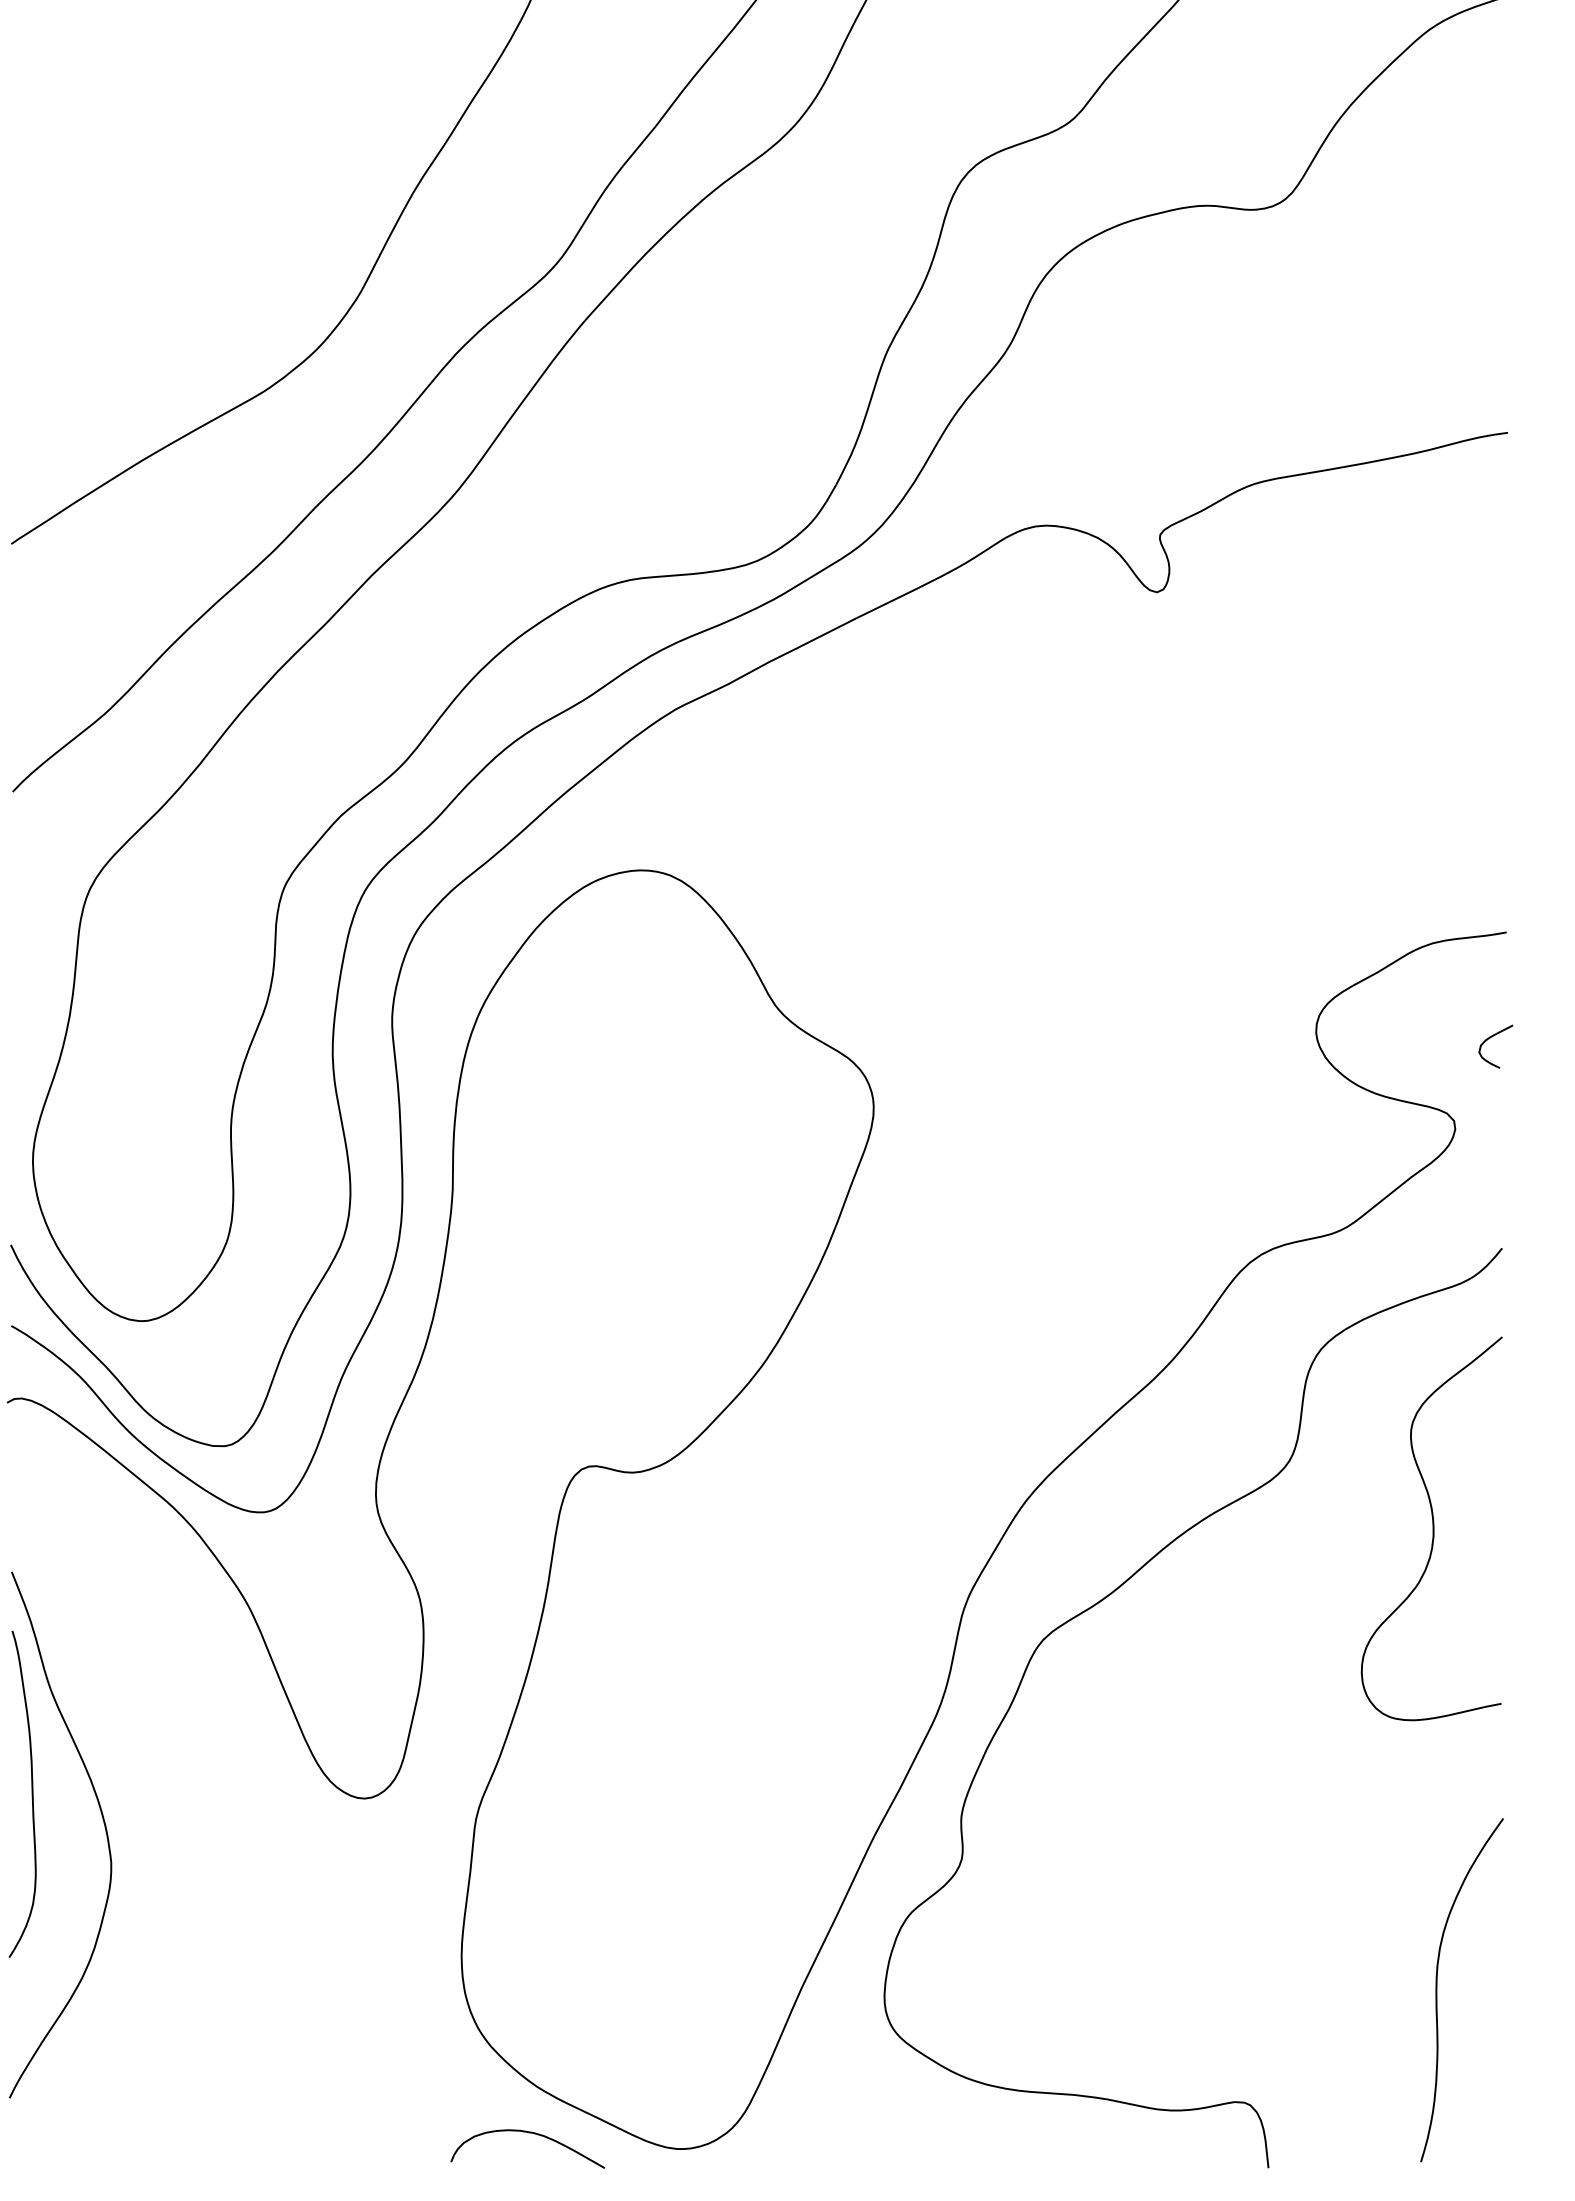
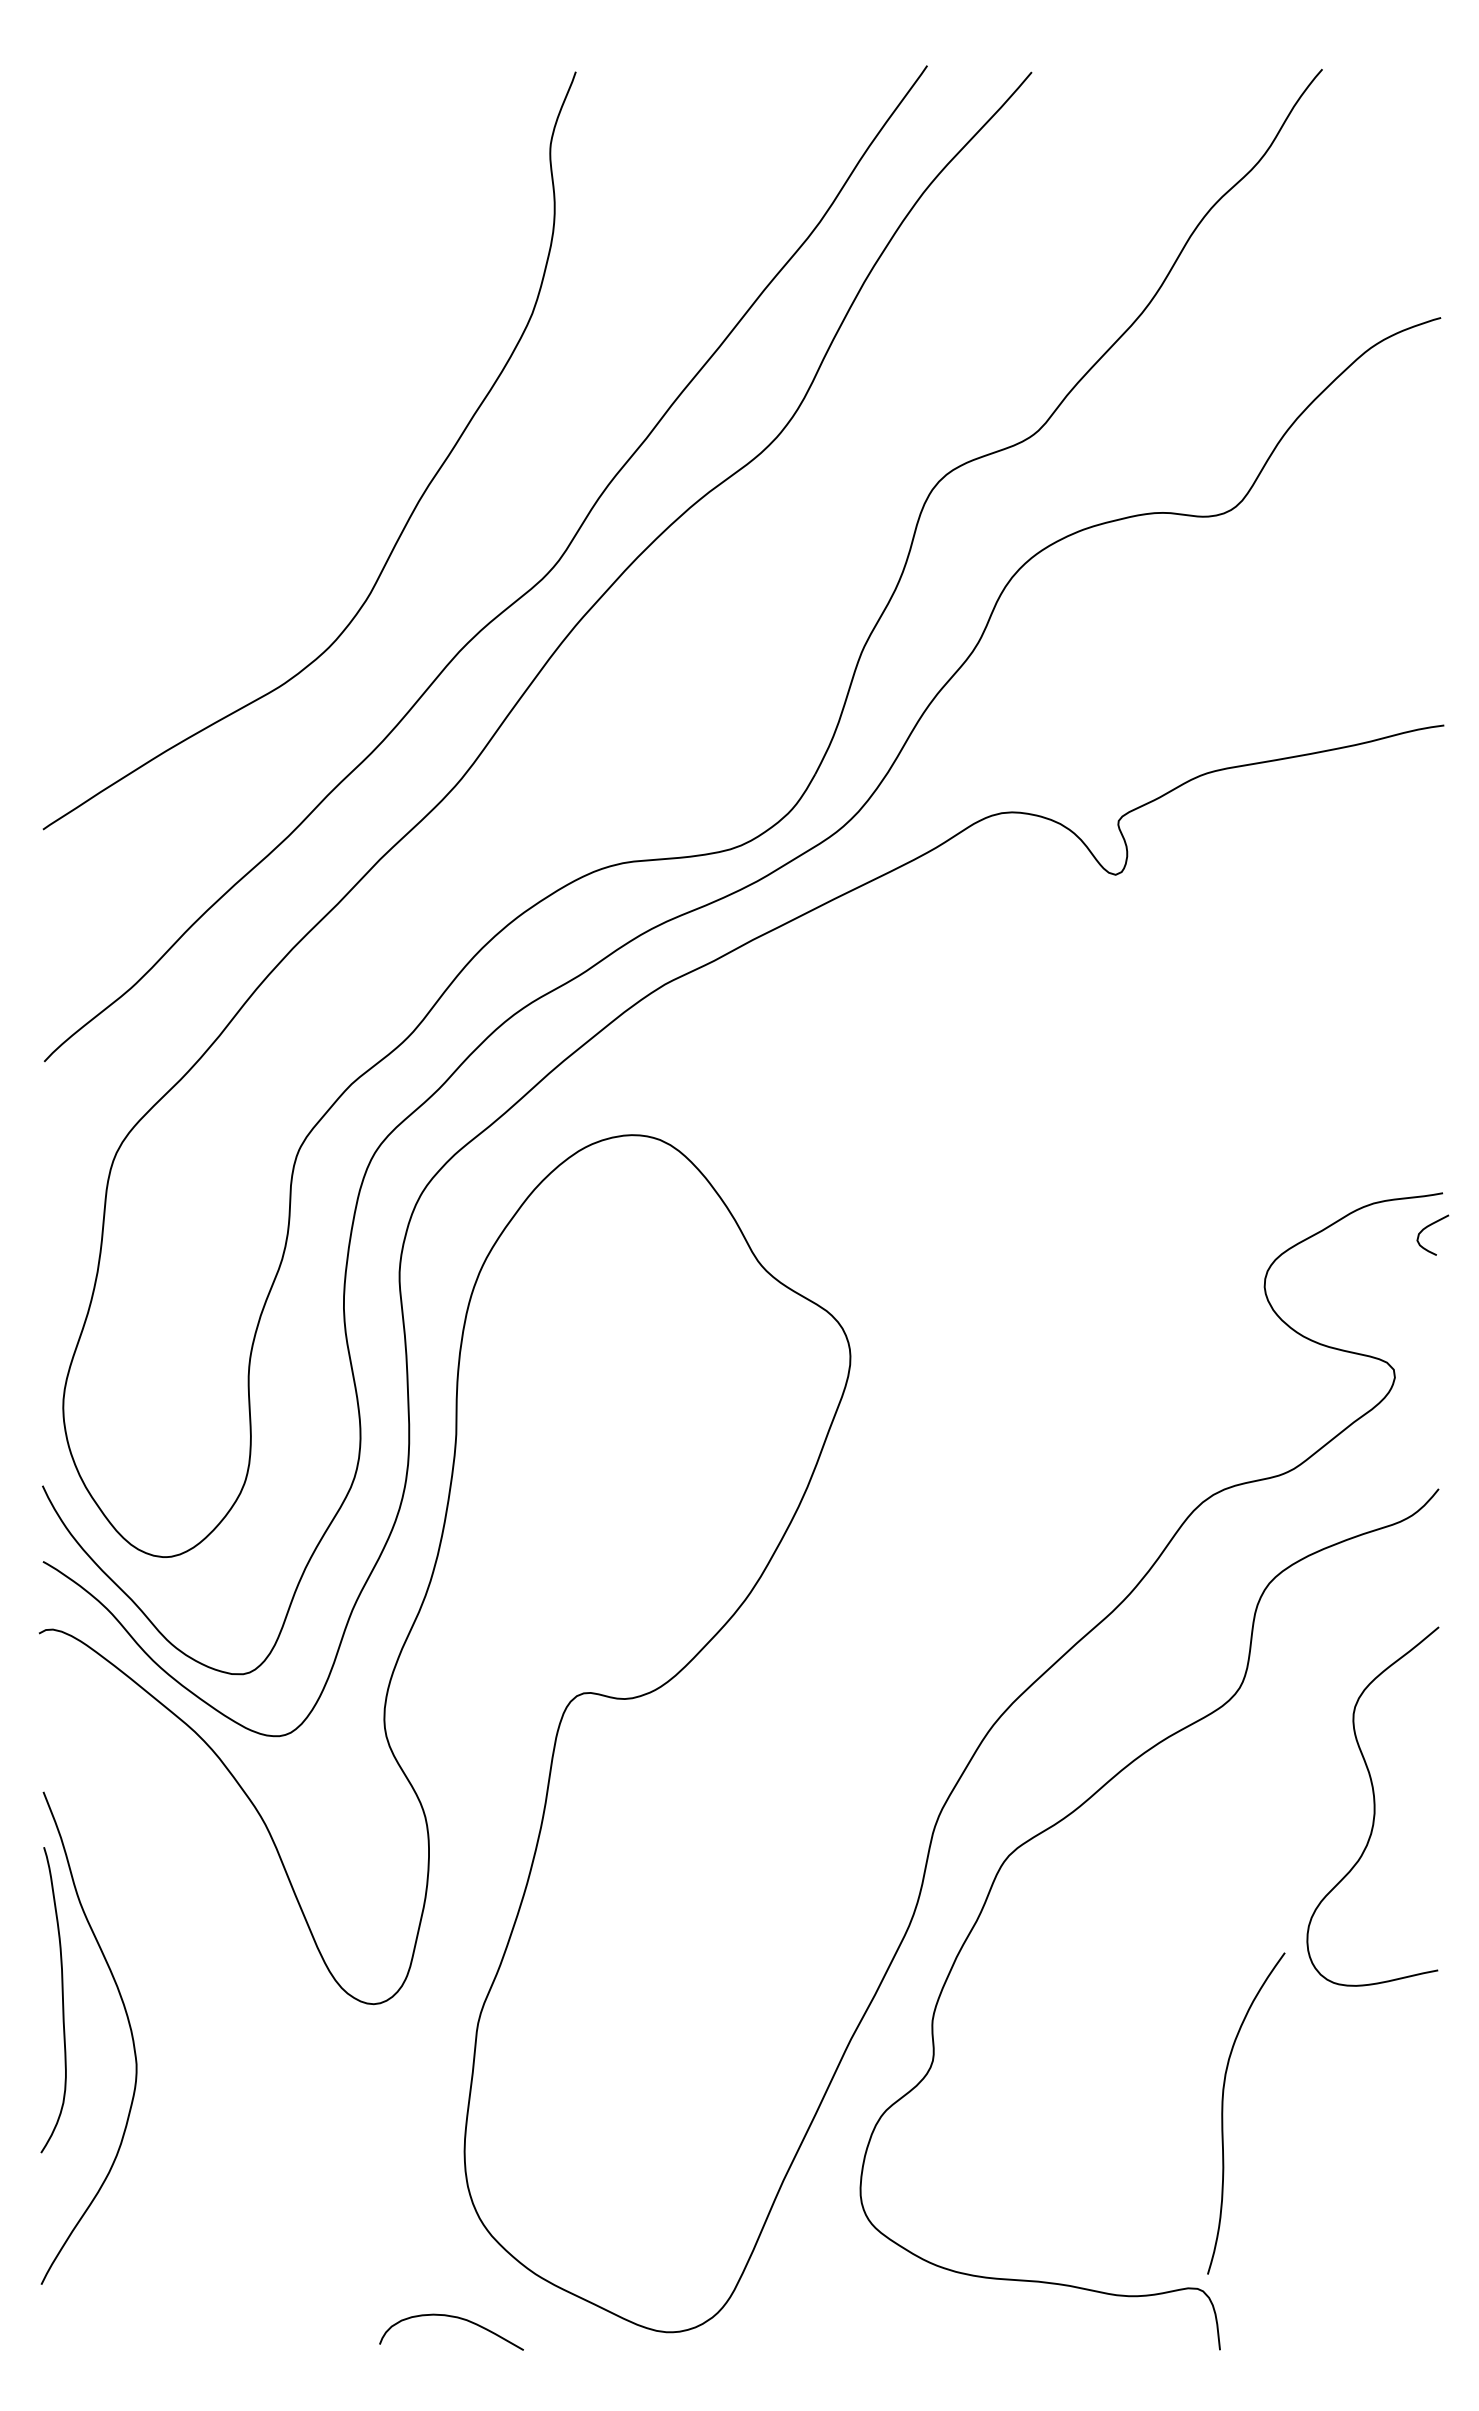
curve: (1491, 1038) -> (1428, 1227), moved
curve: (1432, 1528) -> (1373, 1806), moved
curve: (1437, 1990) -> (1223, 2113), moved
curve: (533, 2134) -> (456, 2318), moved

